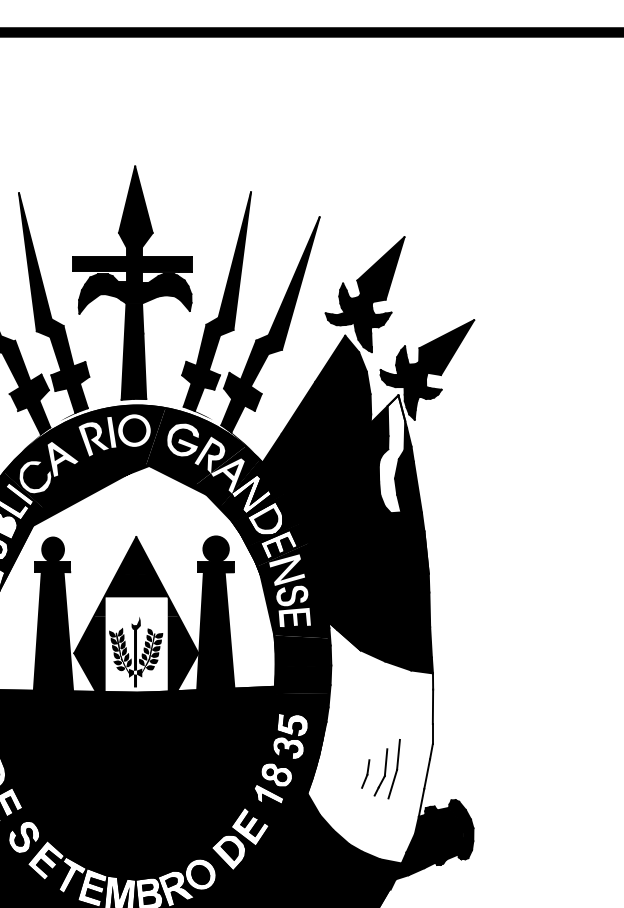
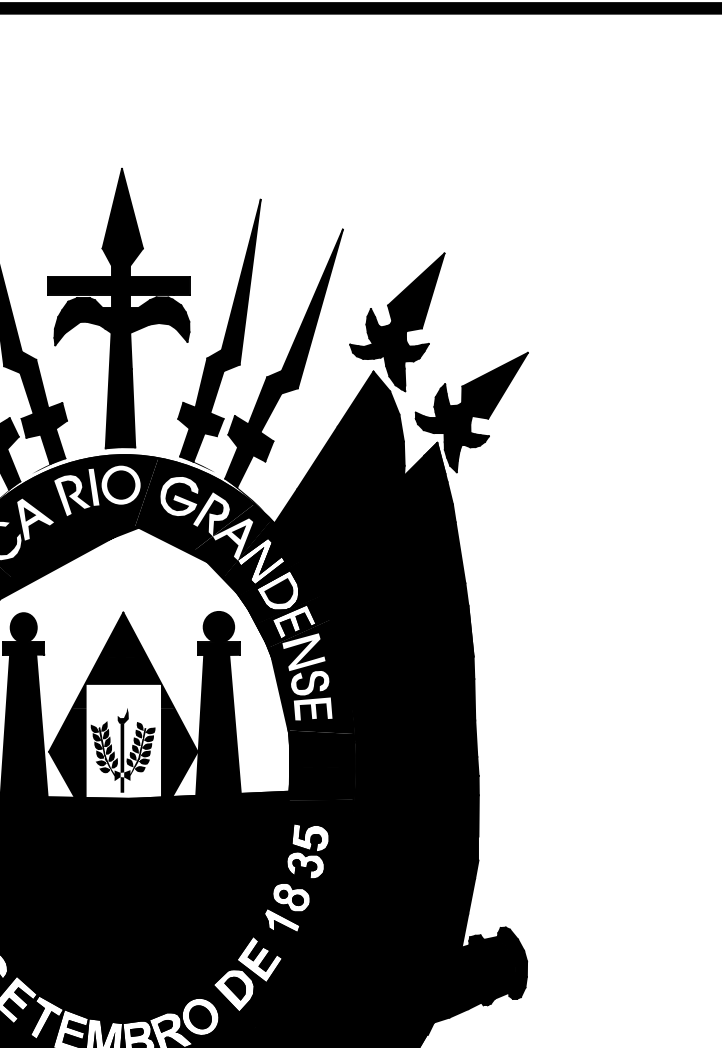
fill: (391, 454) -> (428, 513), added
fill: (369, 742) -> (402, 858), added

